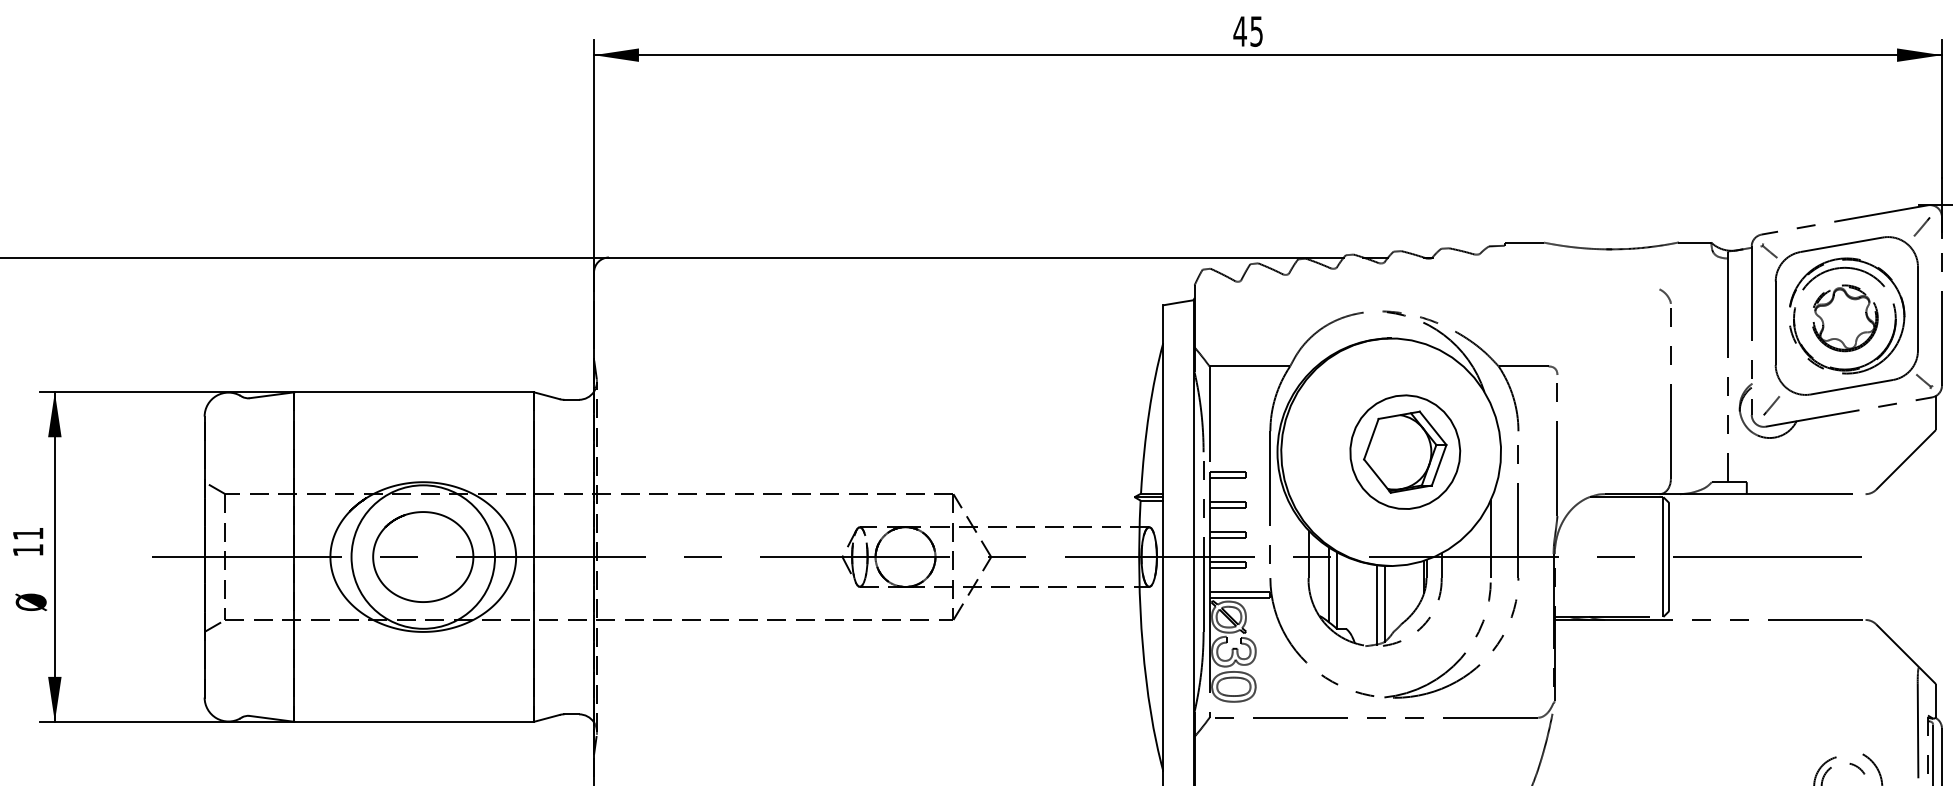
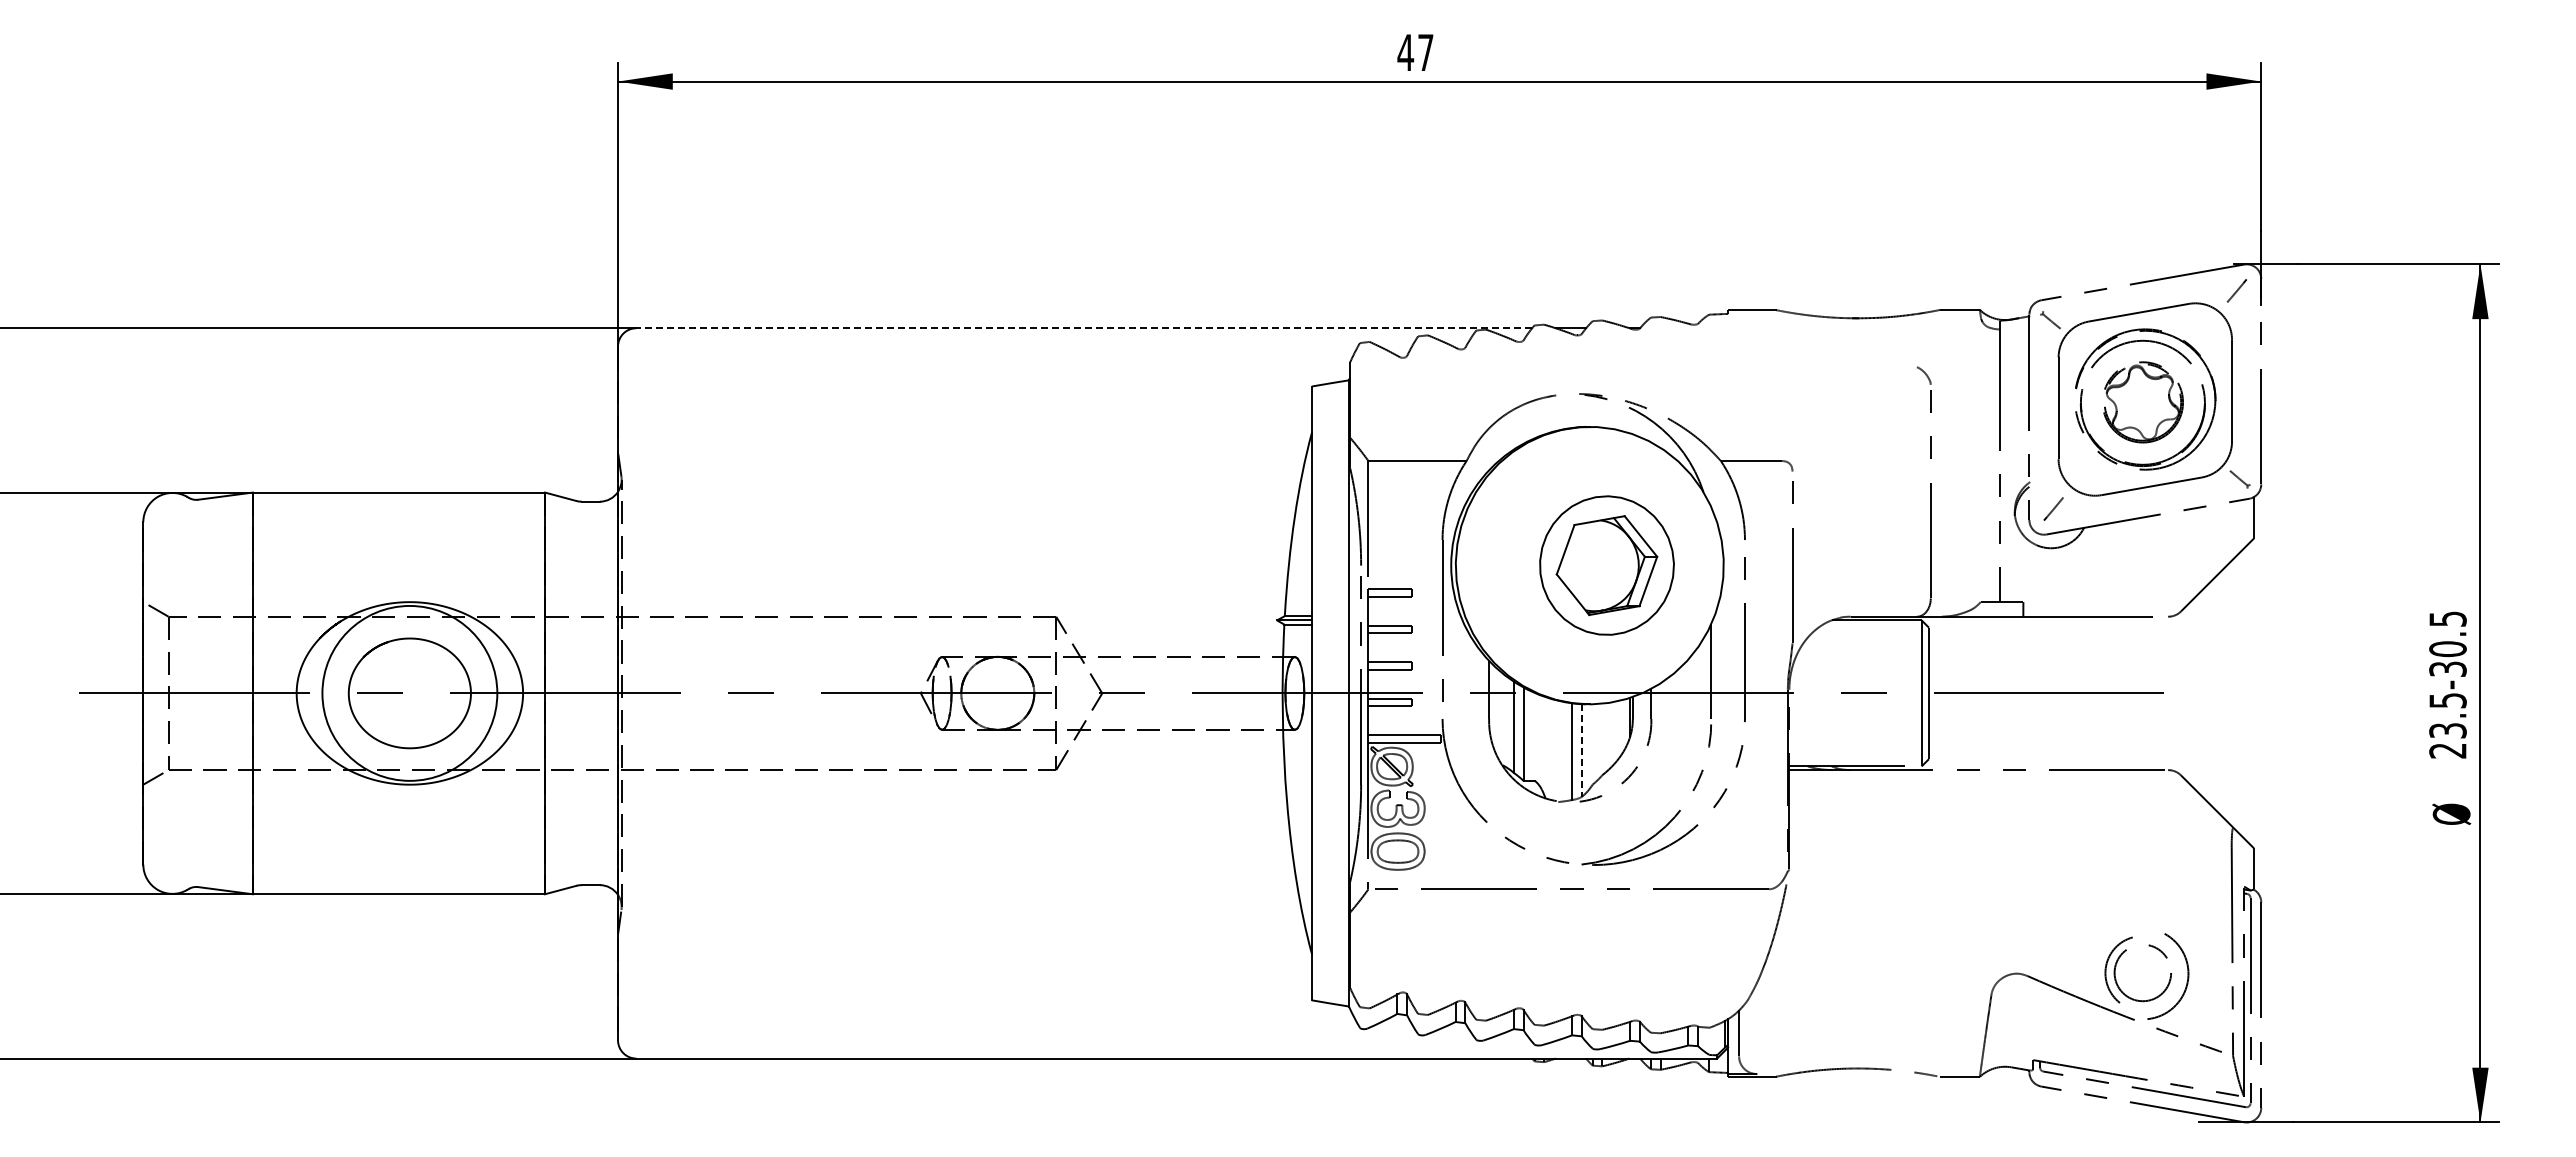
text: (1256, 31) -> (1425, 52), 45 -> 47
line: (976, 257) -> (1084, 328), solid -> dashed
line: (1384, 604) -> (1581, 751), solid -> dashed

